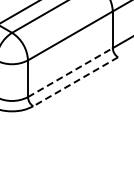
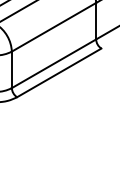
line: (70, 72) -> (54, 63), dashed -> solid
line: (75, 81) -> (59, 72), dashed -> solid

